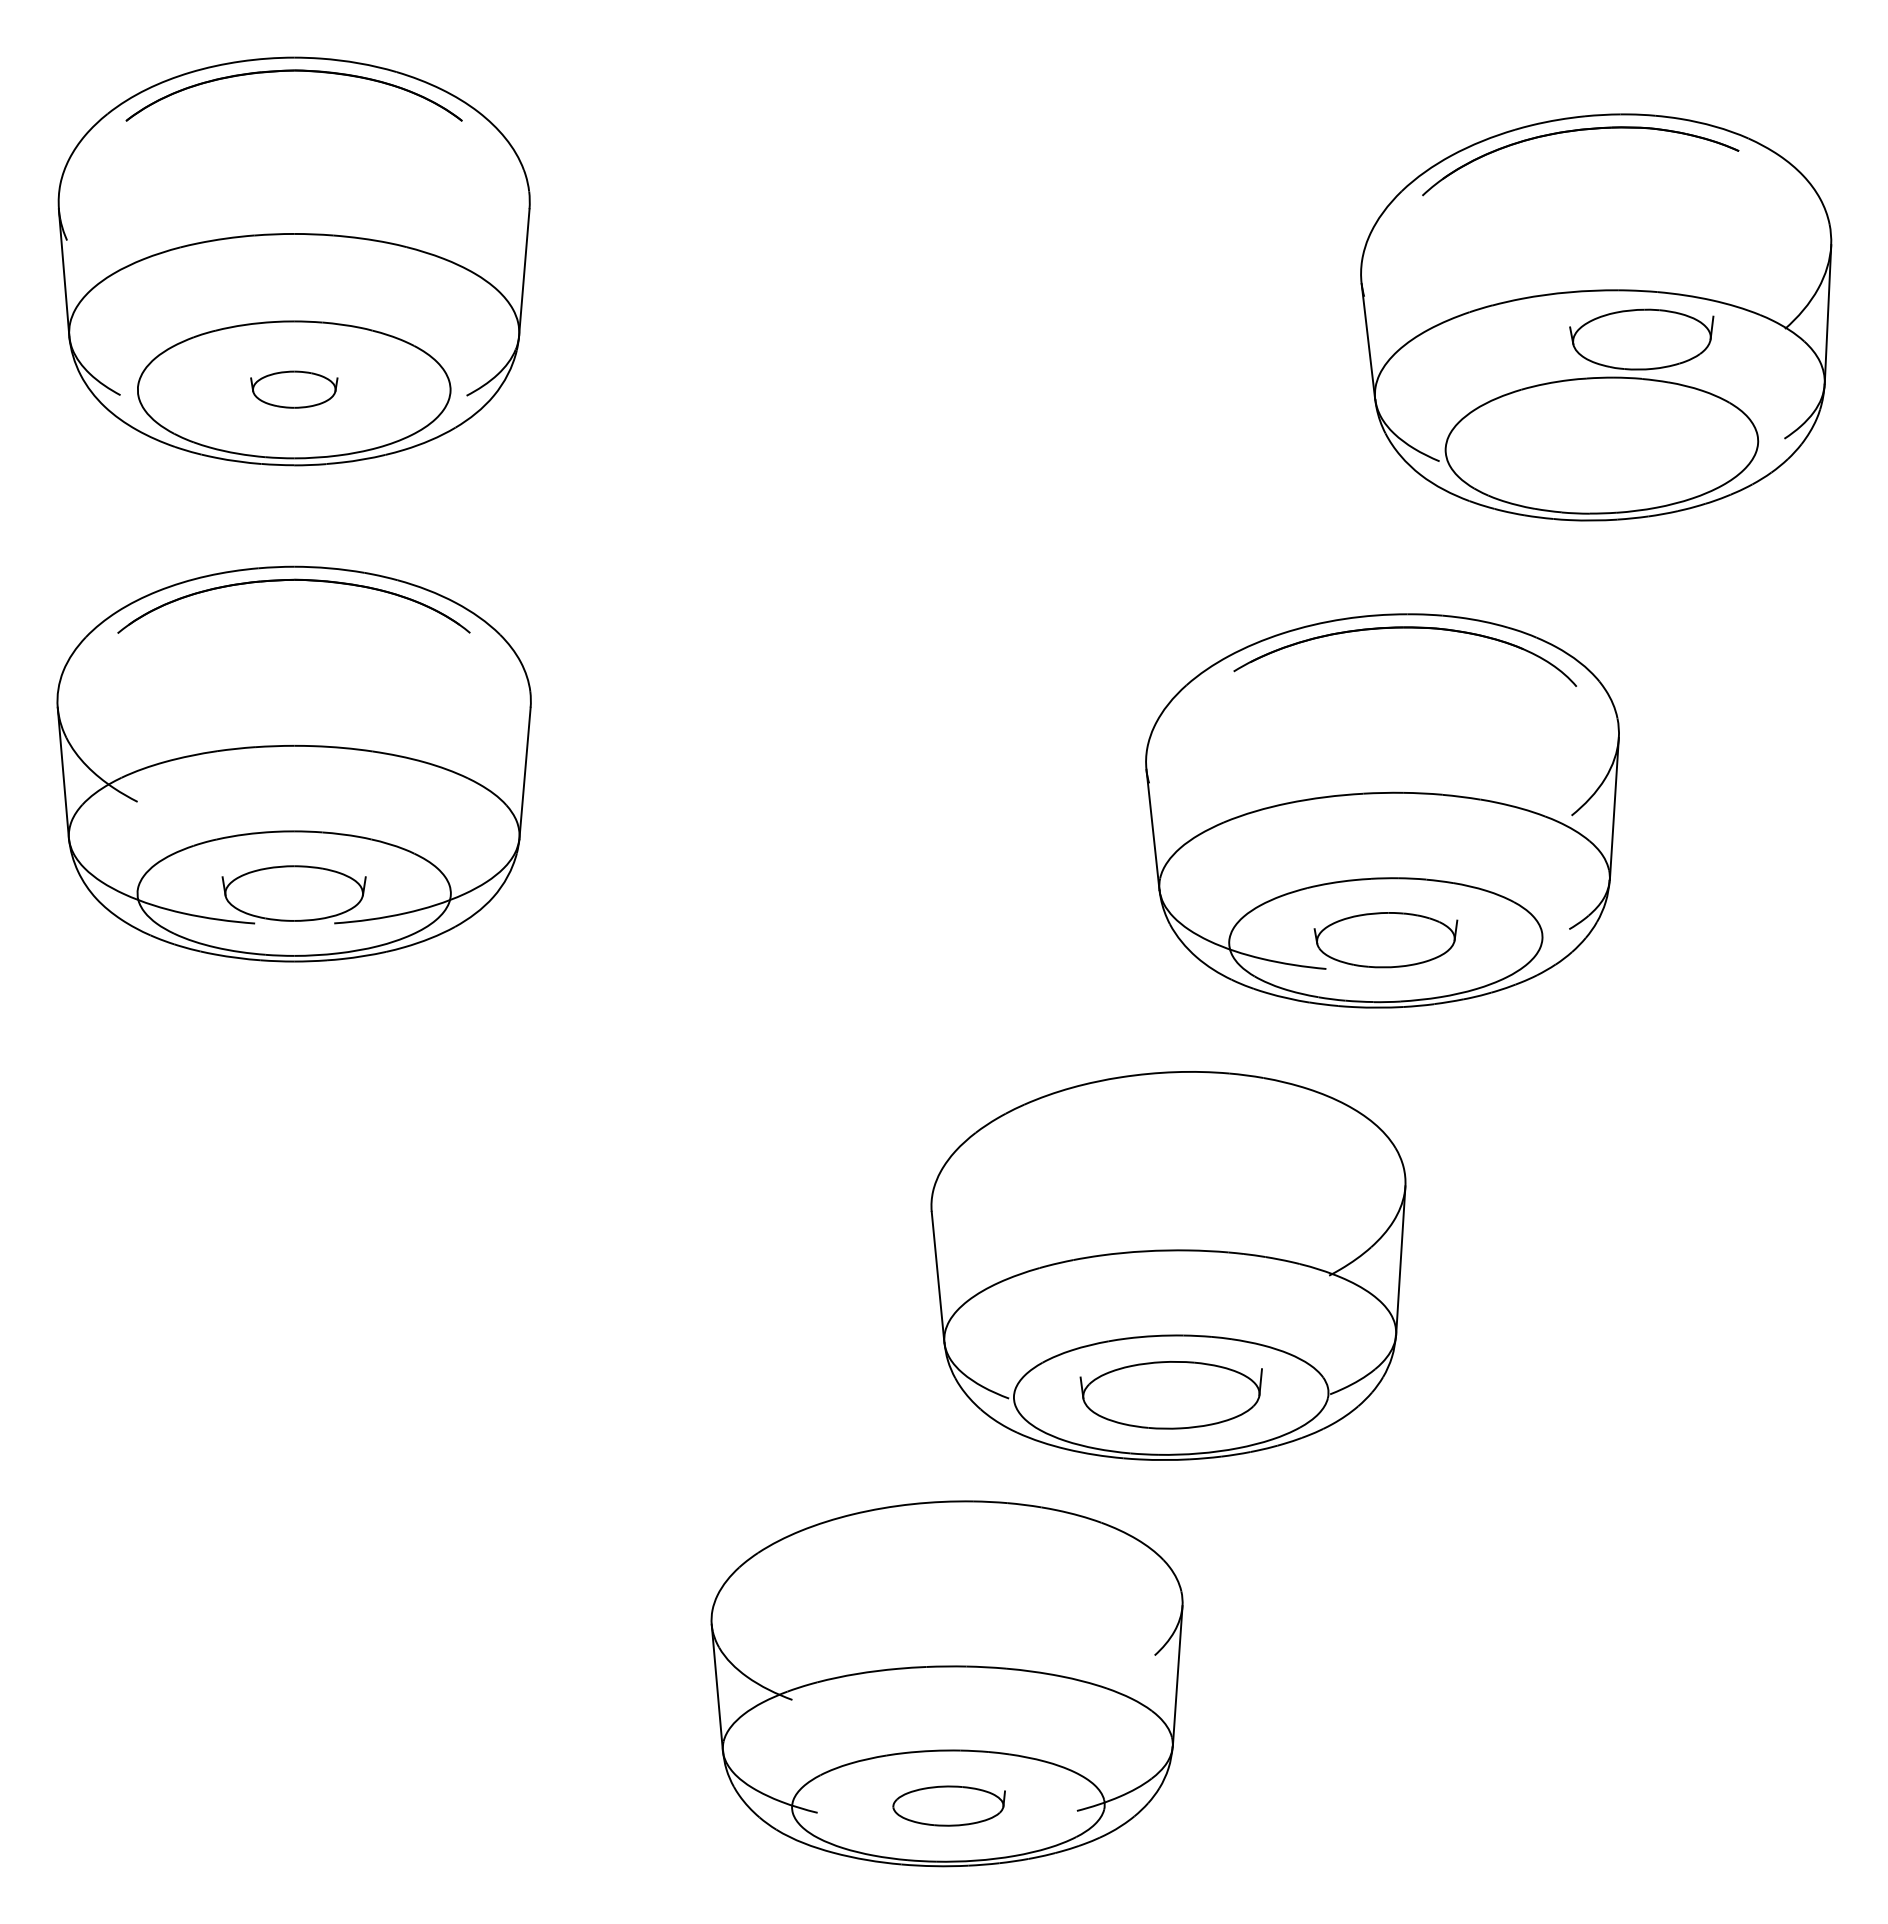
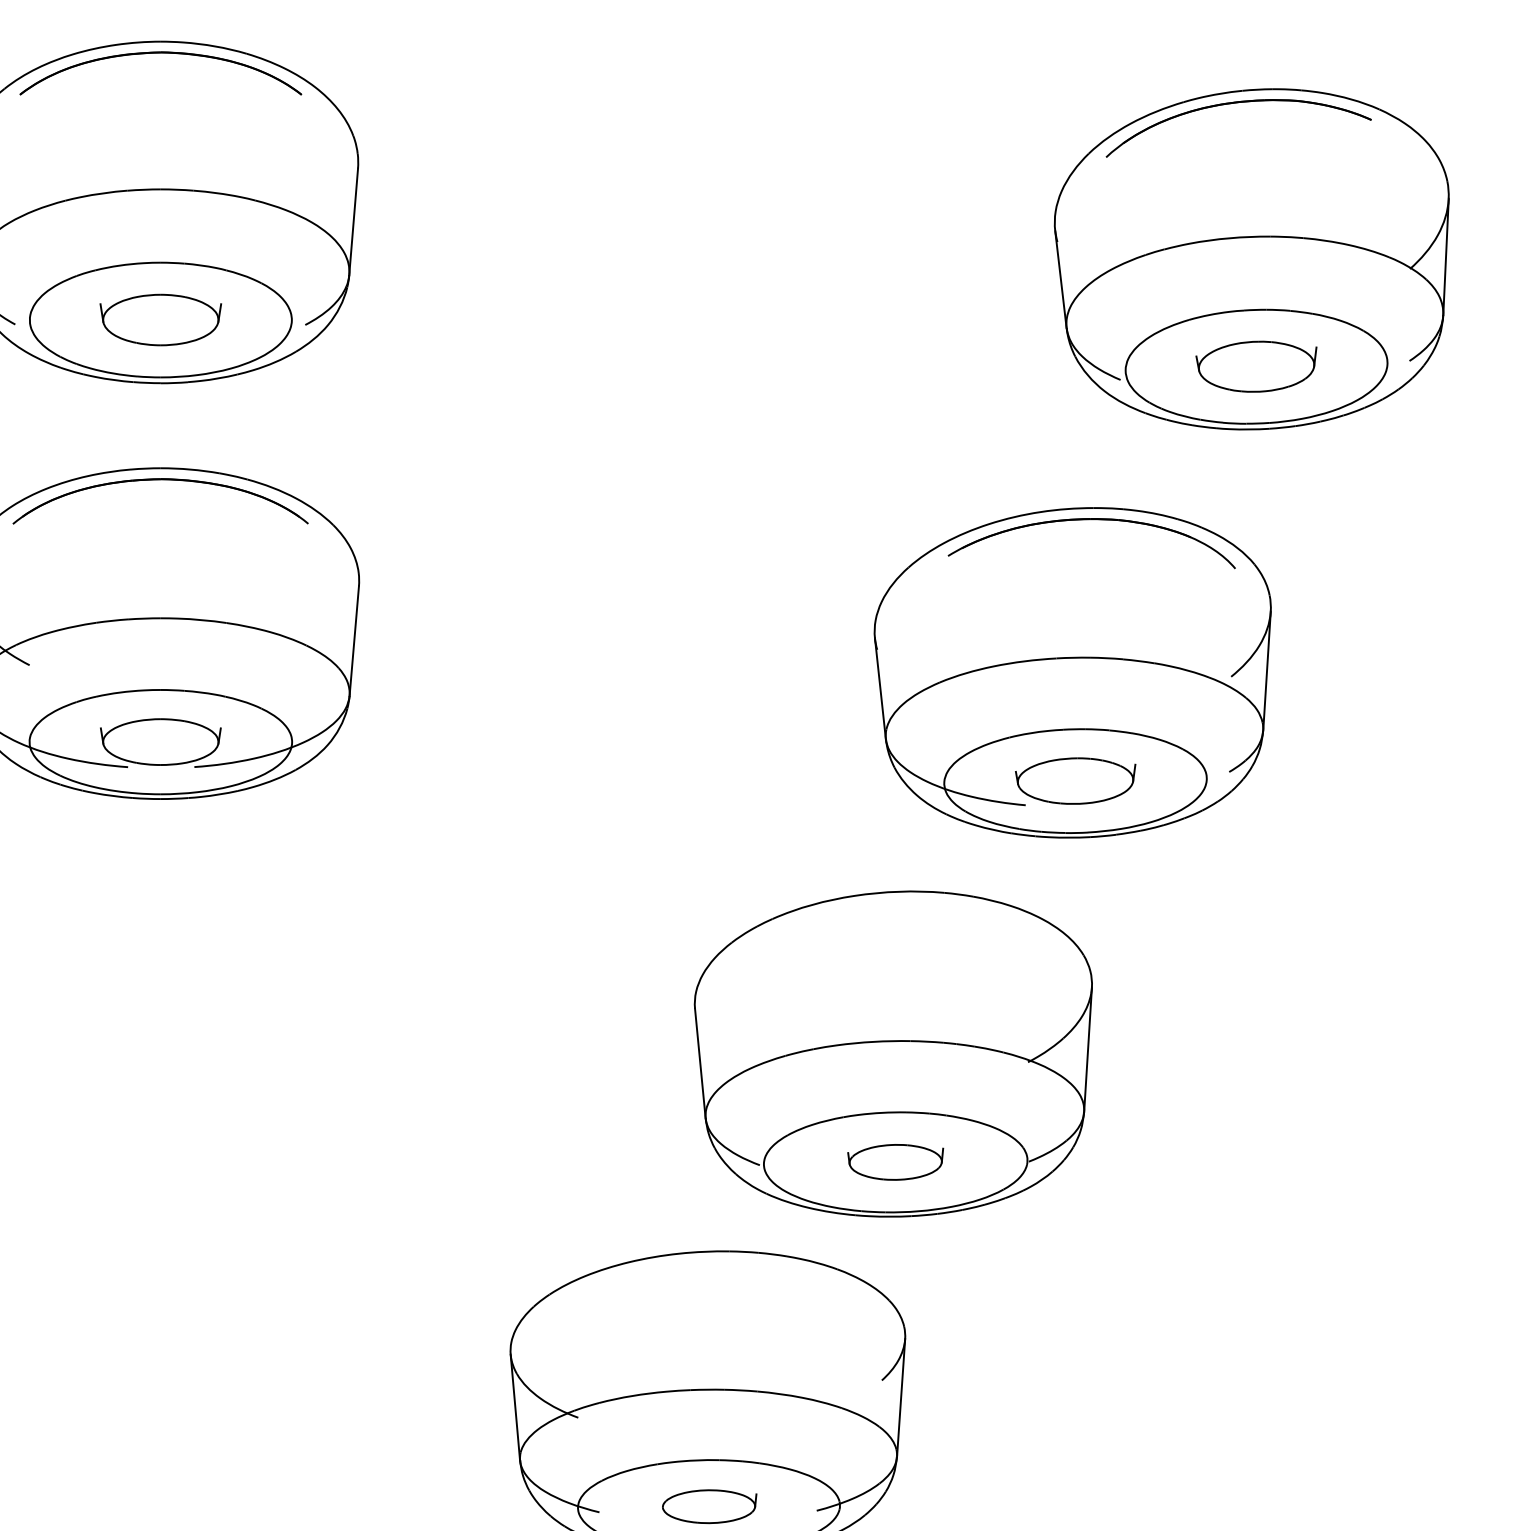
part: (1641, 339) -> (1256, 366), moved
part: (294, 389) -> (161, 319), size x1.67
part: (1170, 1394) -> (895, 1161), size x0.62

